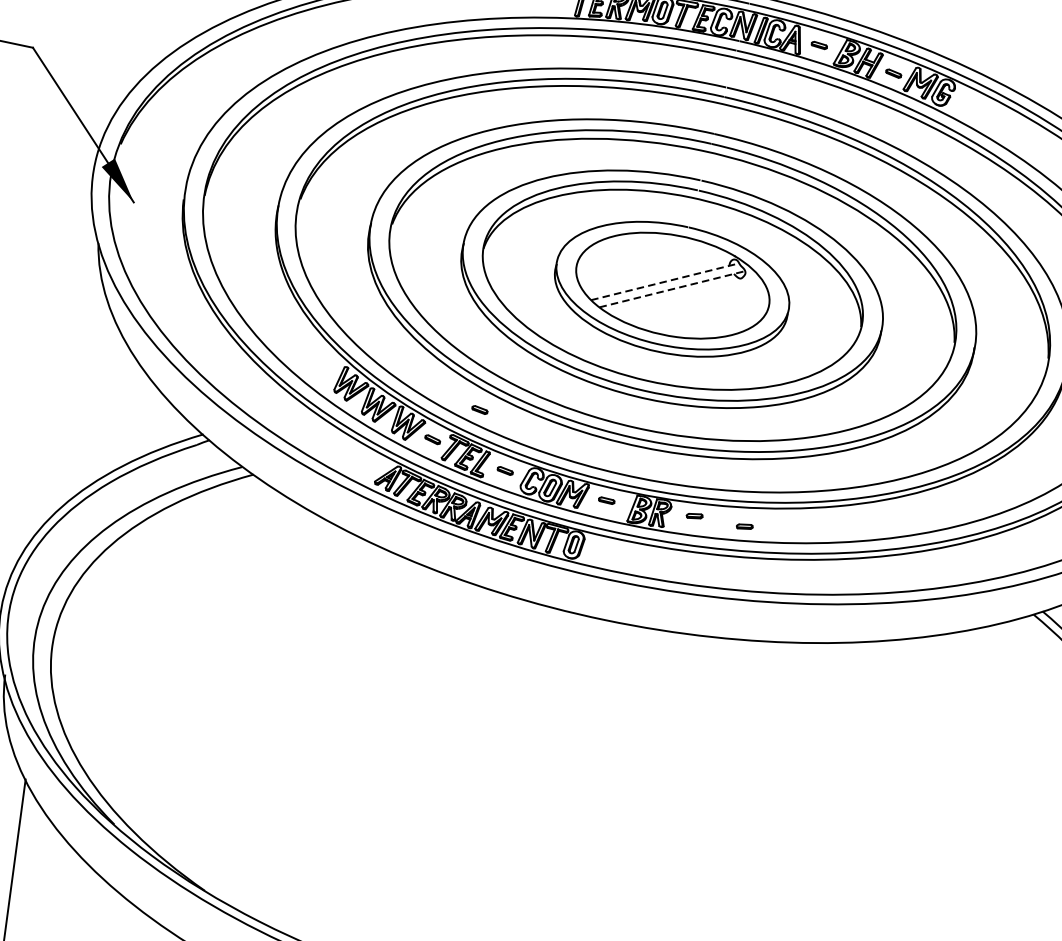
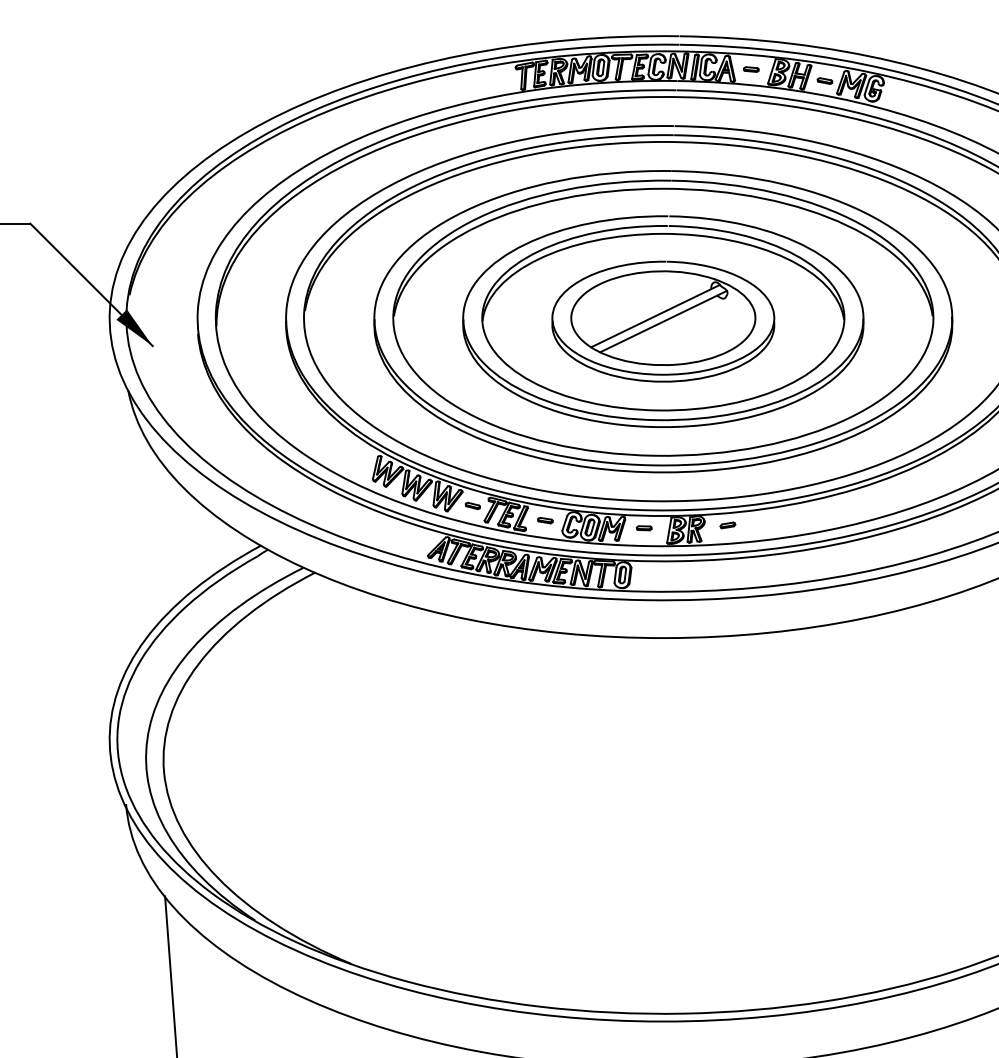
line: (665, 282) -> (655, 316), dashed -> solid
line: (673, 289) -> (664, 321), dashed -> solid
part: (480, 409) -> (510, 469), removed
part: (744, 526) -> (775, 525), removed

